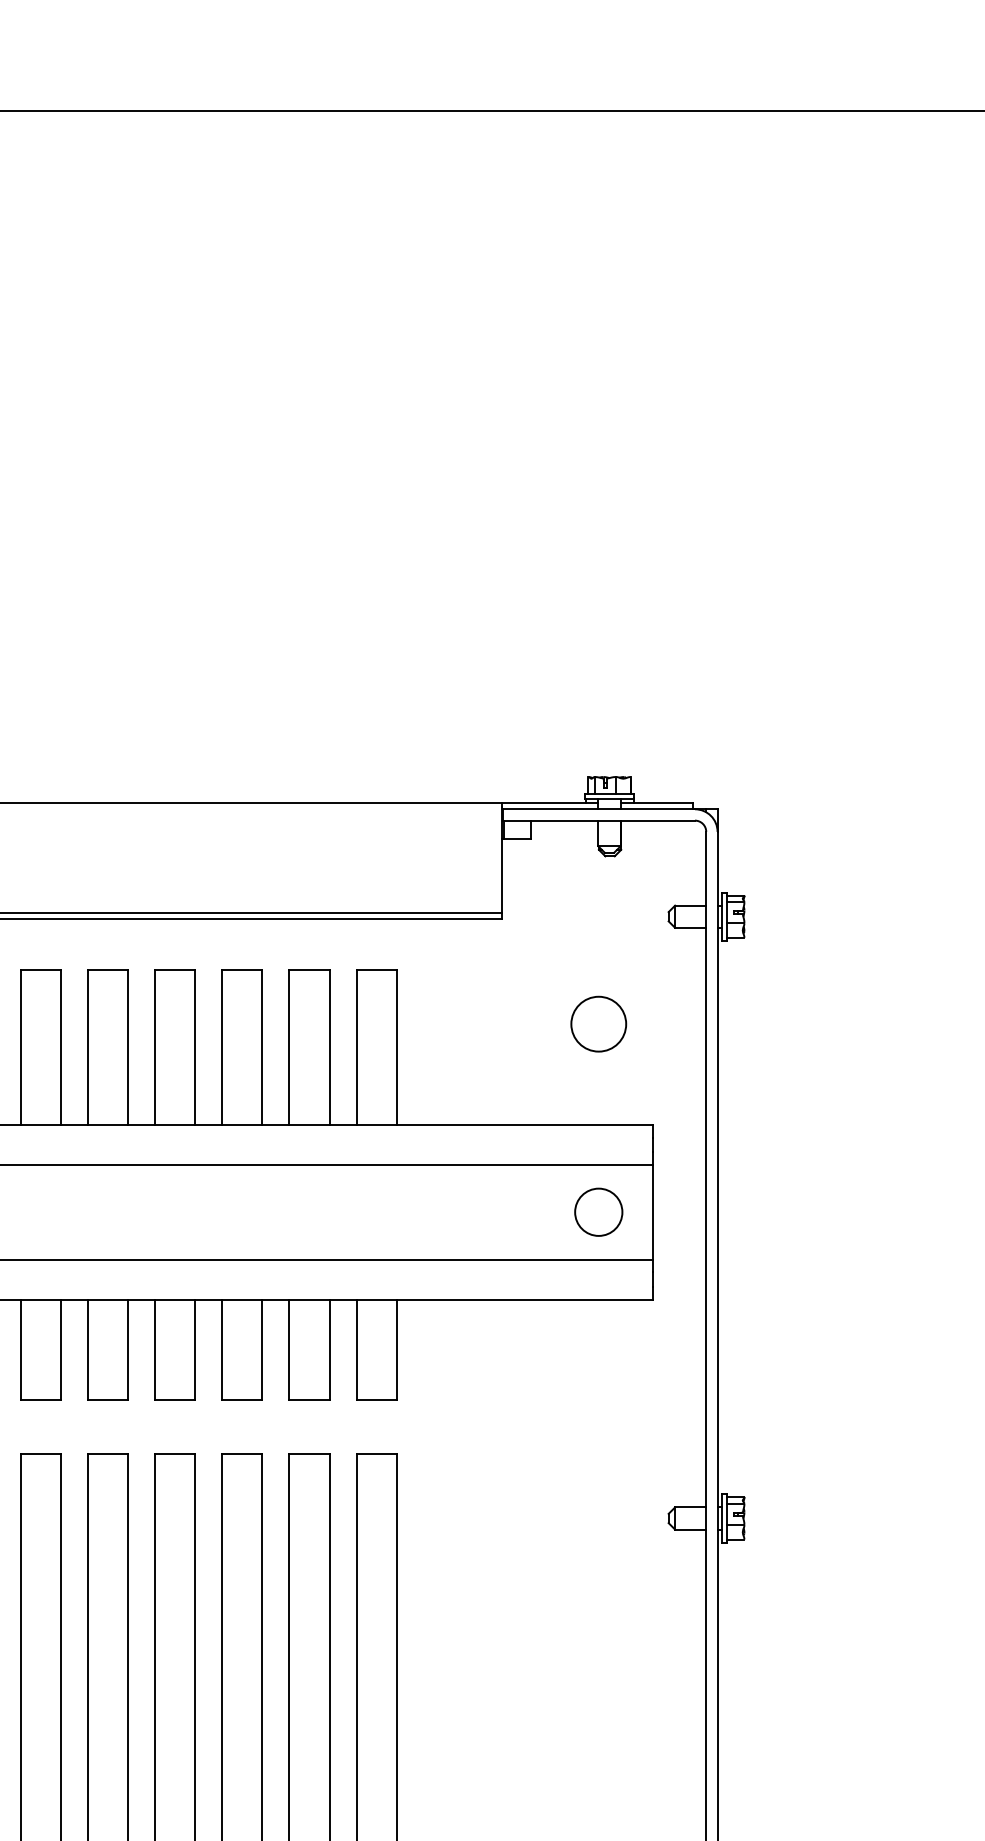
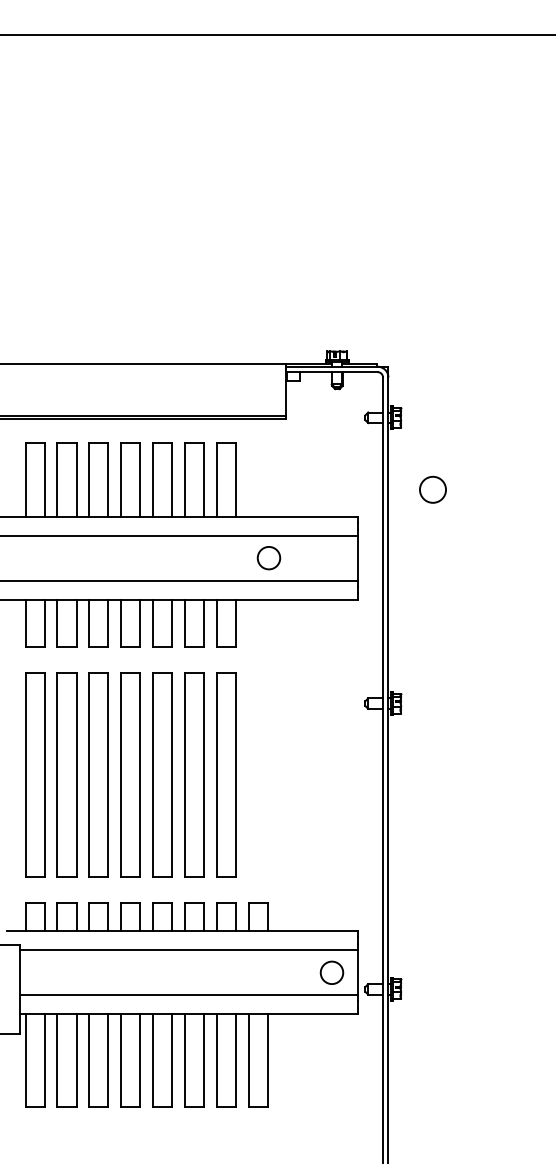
circle: (597, 1023) -> (432, 489), moved
circle: (597, 1212) -> (268, 558), moved

